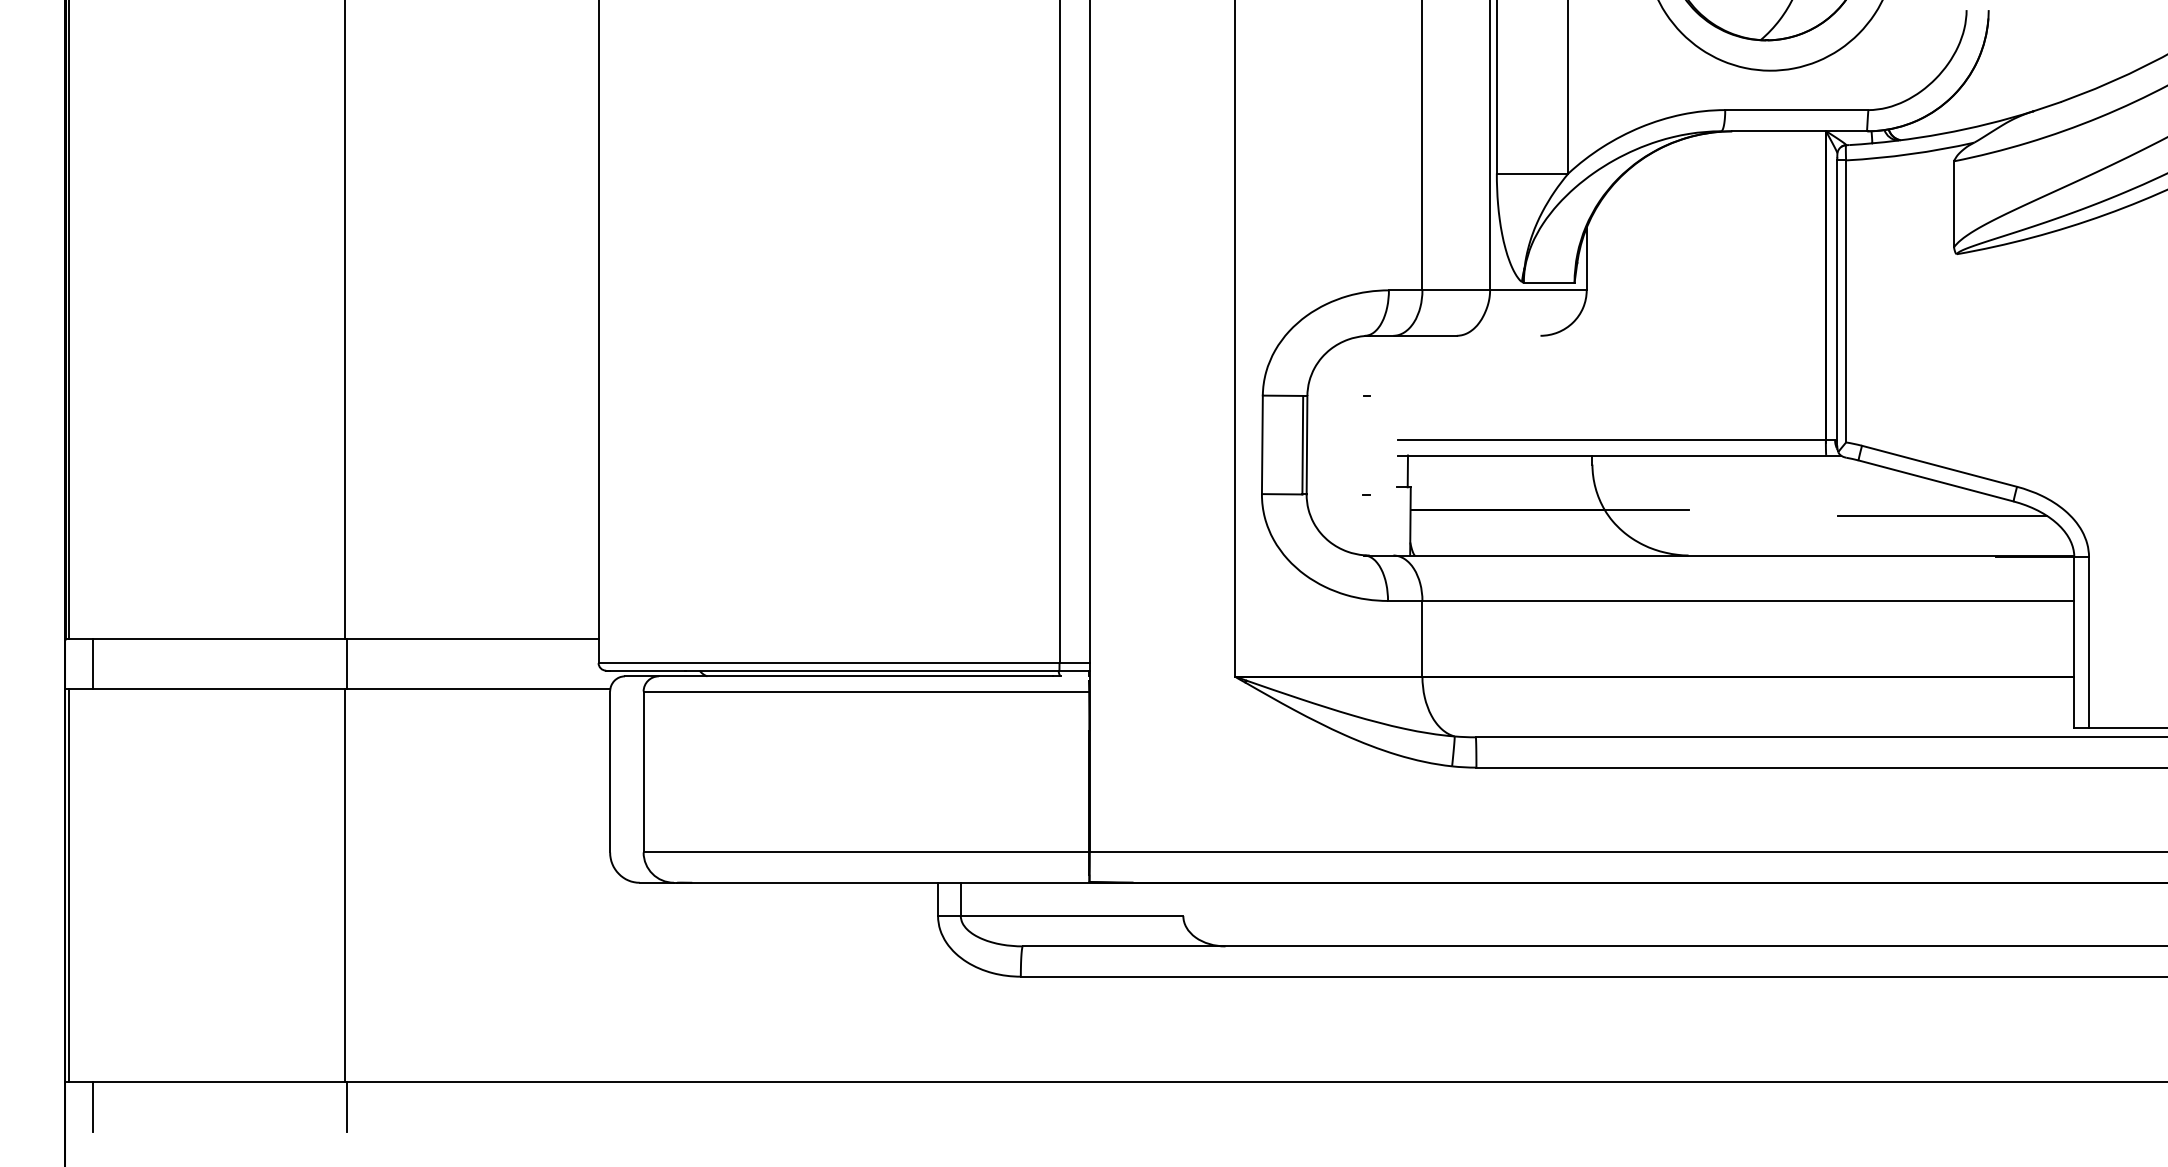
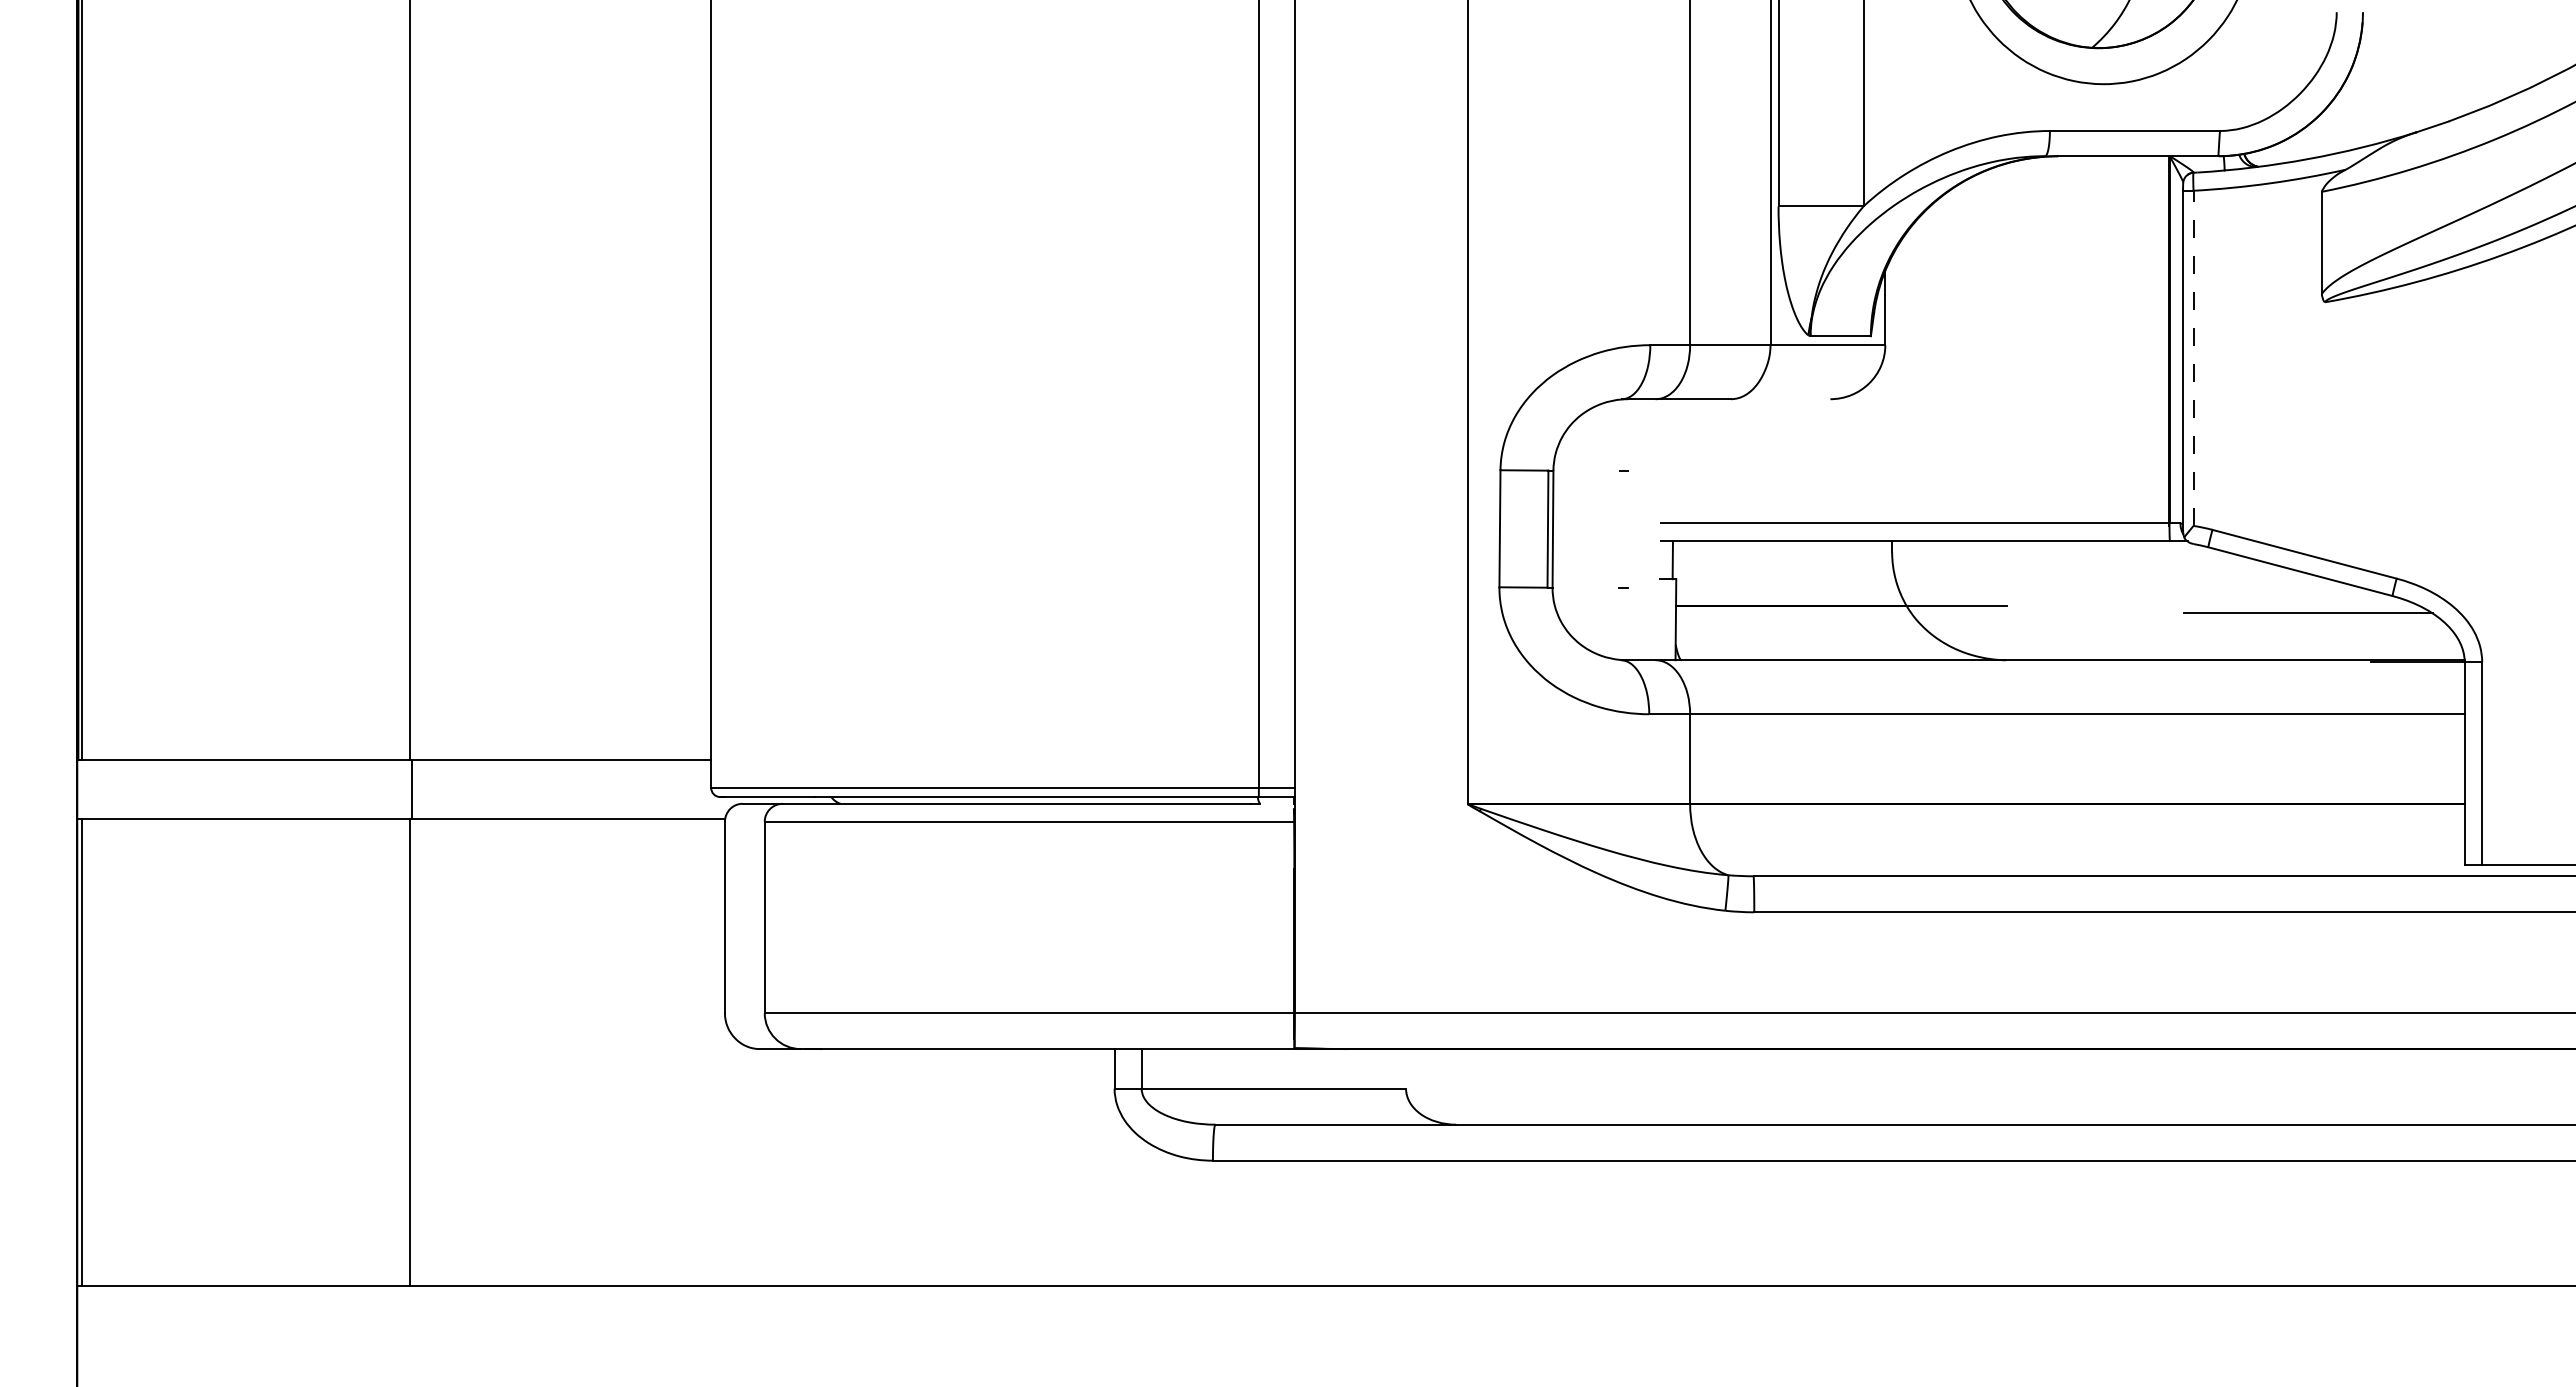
line: (1846, 301) -> (2193, 358), solid -> dashed
line: (93, 664) -> (110, 789), removed
line: (93, 1106) -> (110, 1315), removed
line: (347, 1106) -> (412, 1315), removed

